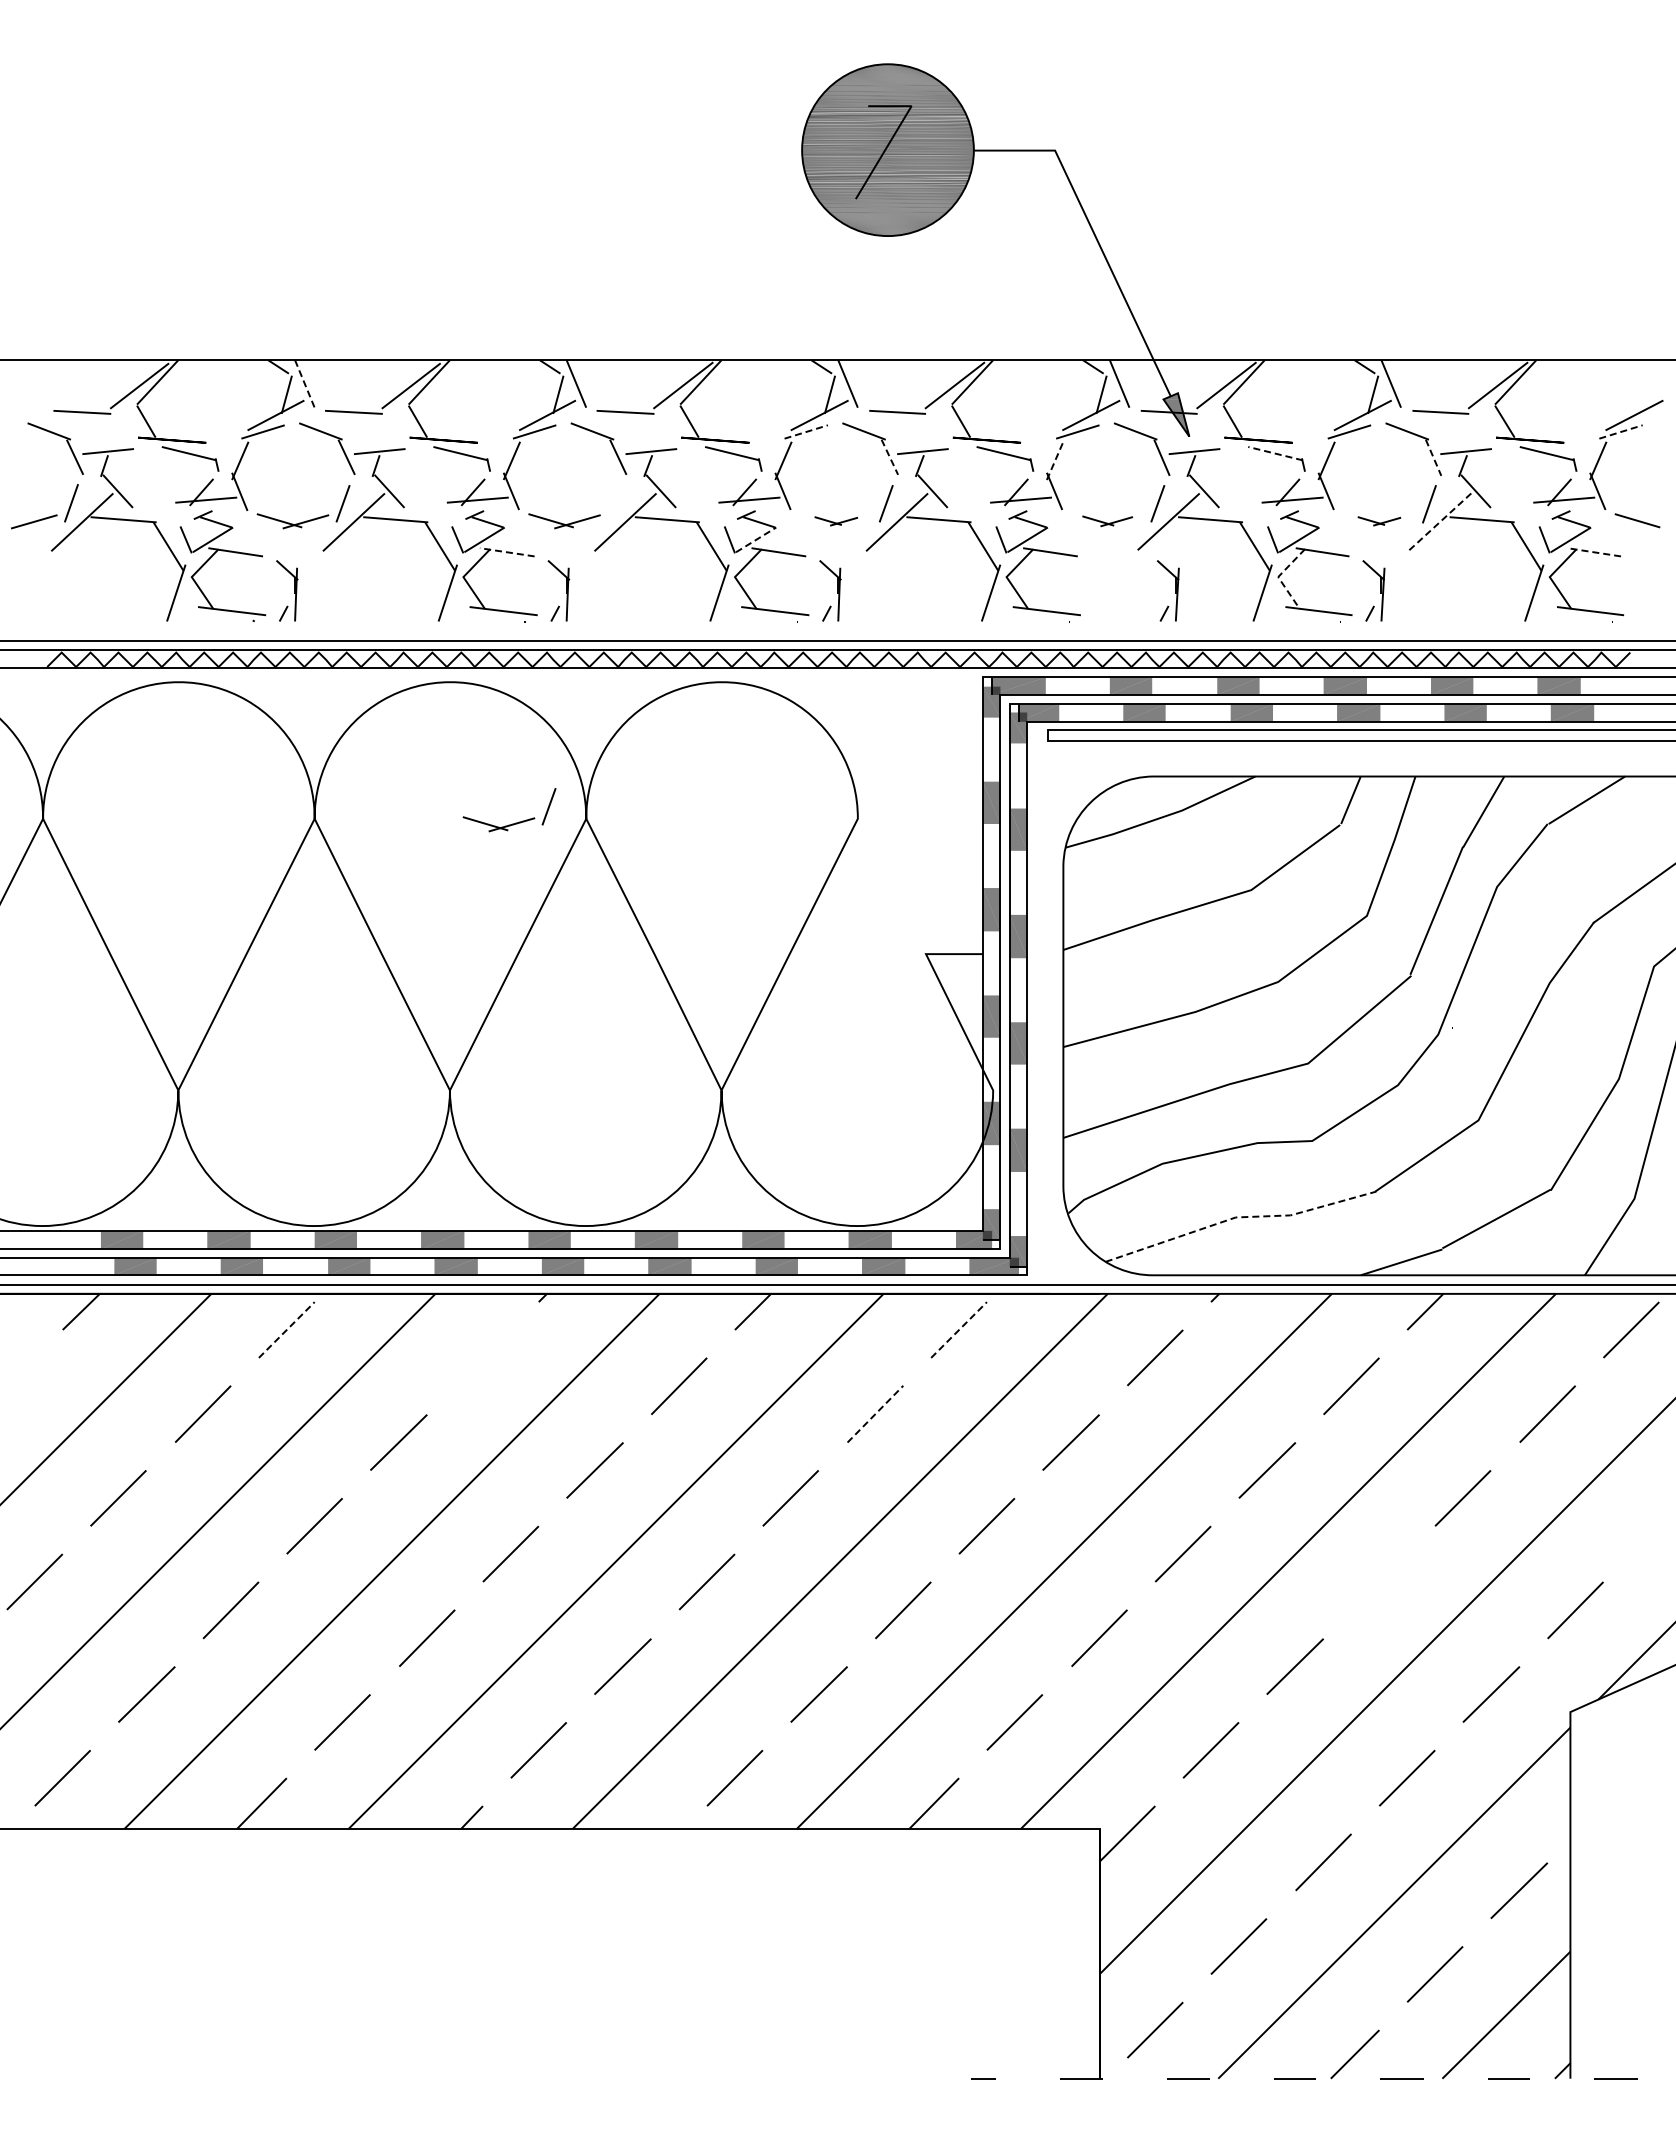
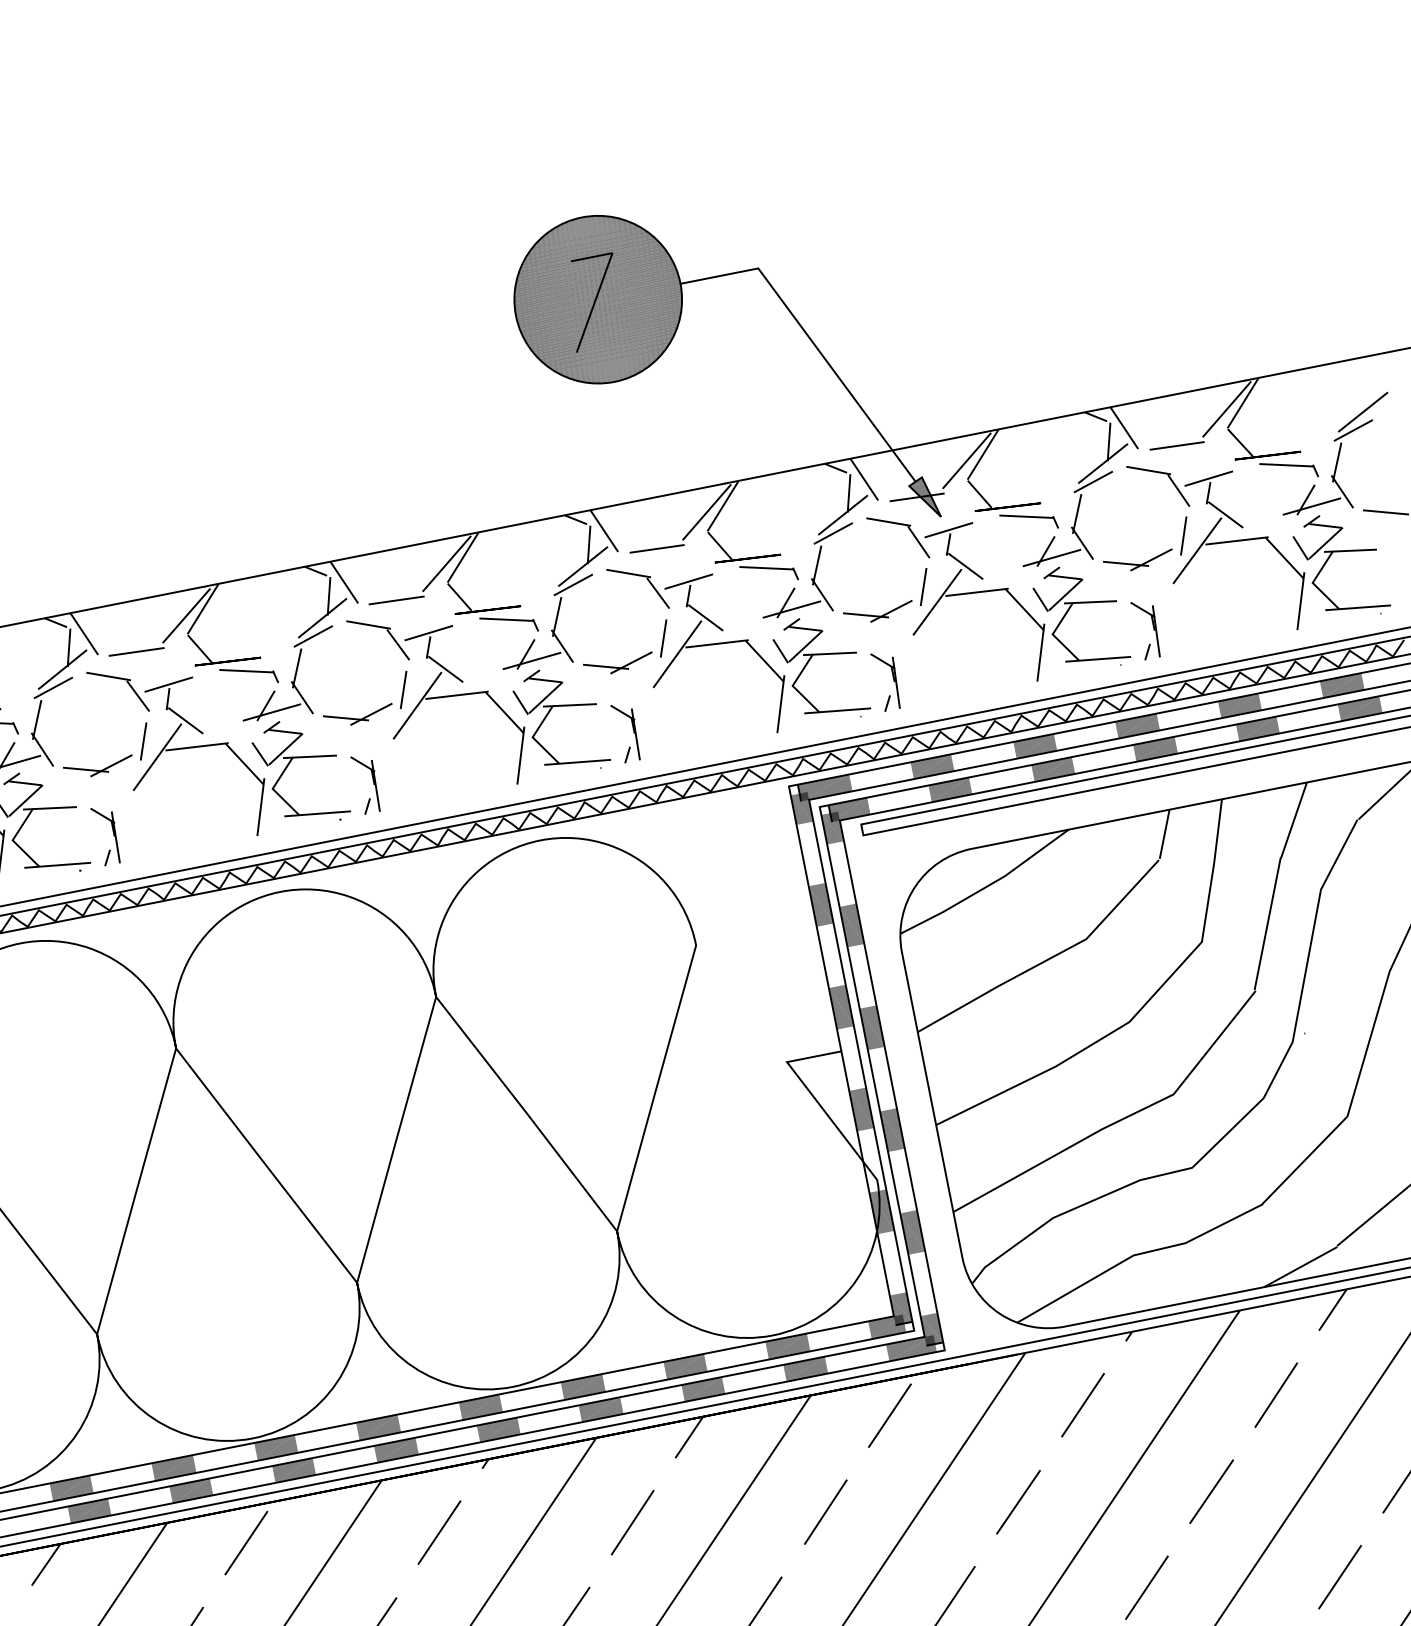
line: (304, 383) -> (83, 633), dashed -> solid
line: (806, 431) -> (573, 584), dashed -> solid
line: (1621, 431) -> (1353, 429), dashed -> solid
line: (1275, 453) -> (1026, 516), dashed -> solid
line: (890, 457) -> (658, 593), dashed -> solid
line: (1433, 457) -> (1178, 490), dashed -> solid
line: (1055, 460) -> (817, 565), dashed -> solid
line: (614, 503) -> (403, 689), added
part: (836, 521) -> (619, 664), size x1.67
part: (1107, 521) -> (878, 613), size x1.43
part: (1379, 521) -> (1139, 562), size x1.67
line: (1439, 522) -> (1196, 551), dashed -> solid
line: (756, 539) -> (546, 697), dashed -> solid
line: (507, 552) -> (310, 756), dashed -> solid
line: (1593, 552) -> (1349, 551), dashed -> solid
line: (1278, 577) -> (1053, 634), dashed -> solid
part: (1175, 590) -> (893, 679), moved
part: (512, 823) -> (366, 1015), removed
line: (1238, 1217) -> (1136, 1255), dashed -> solid
line: (287, 1329) -> (246, 1542), dashed -> solid
line: (959, 1329) -> (890, 1415), dashed -> solid
line: (482, 1357) -> (438, 1532), added
line: (875, 1414) -> (825, 1512), dashed -> solid
line: (1379, 1581) -> (1340, 1576), added

